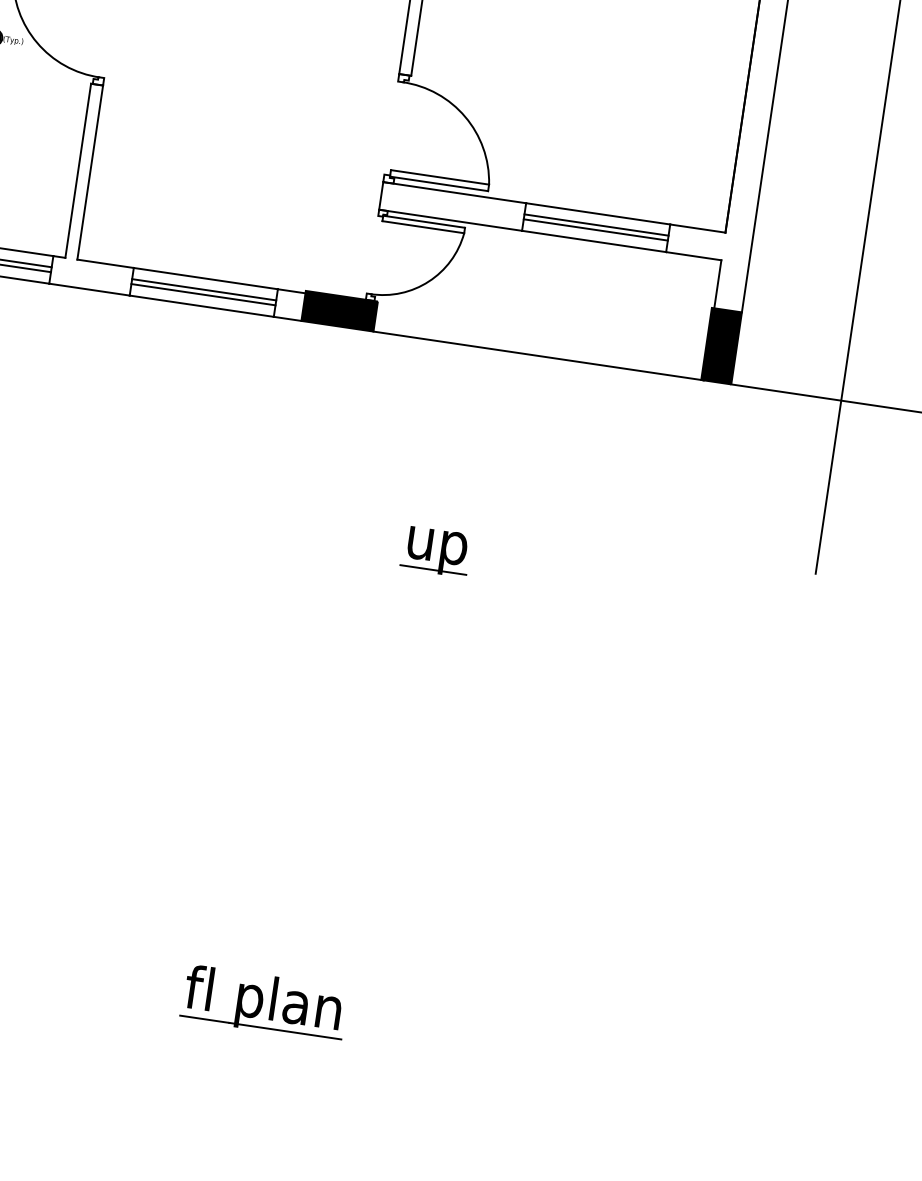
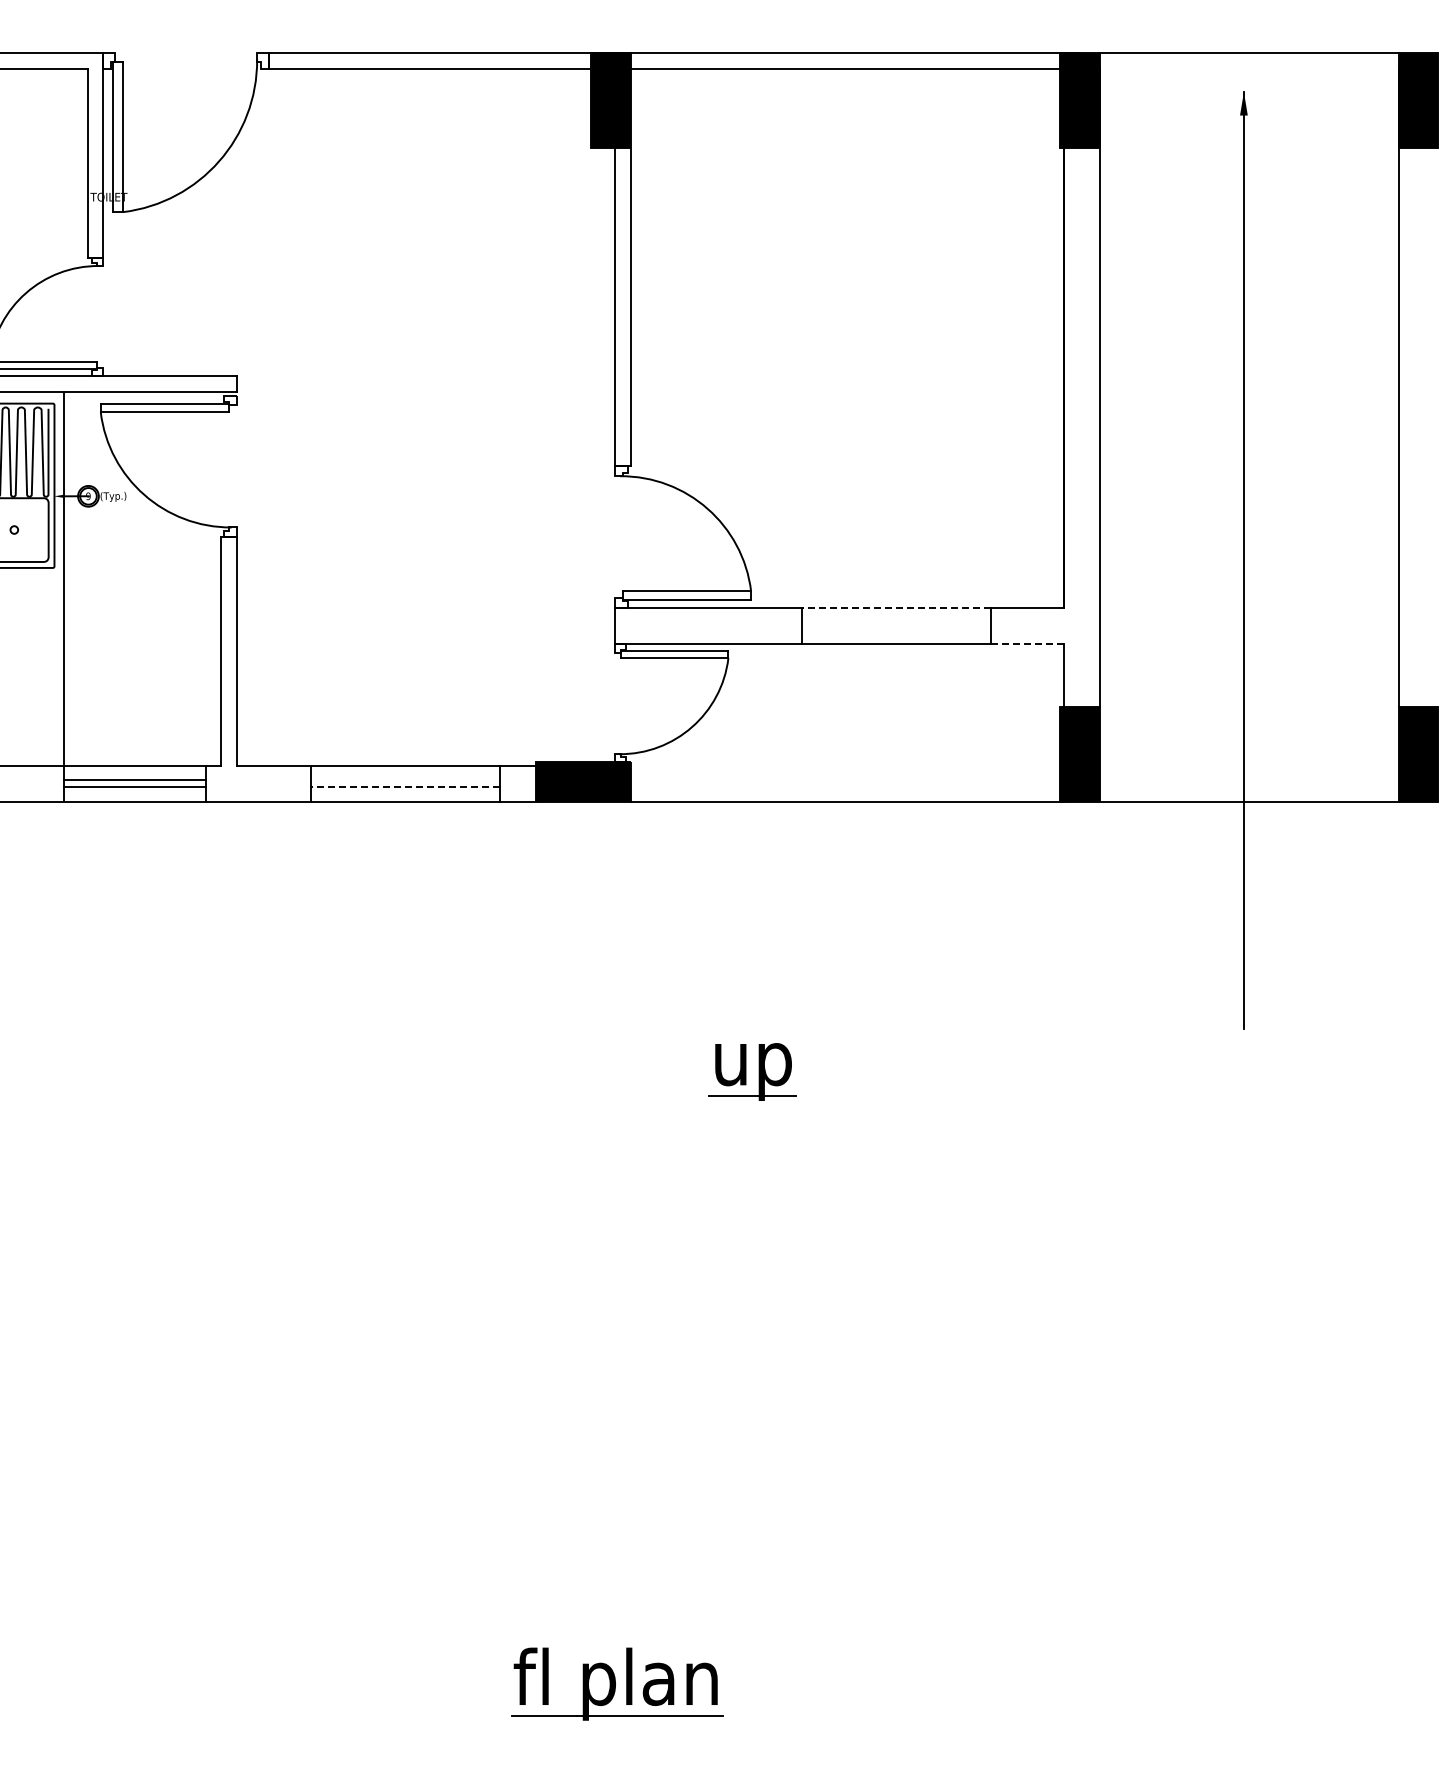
line: (598, 214) -> (896, 608), solid -> dashed
line: (596, 224) -> (896, 622), removed
line: (595, 230) -> (896, 629), removed
line: (693, 256) -> (1026, 644), solid -> dashed
line: (204, 290) -> (405, 780), removed
line: (203, 294) -> (405, 786), solid -> dashed

